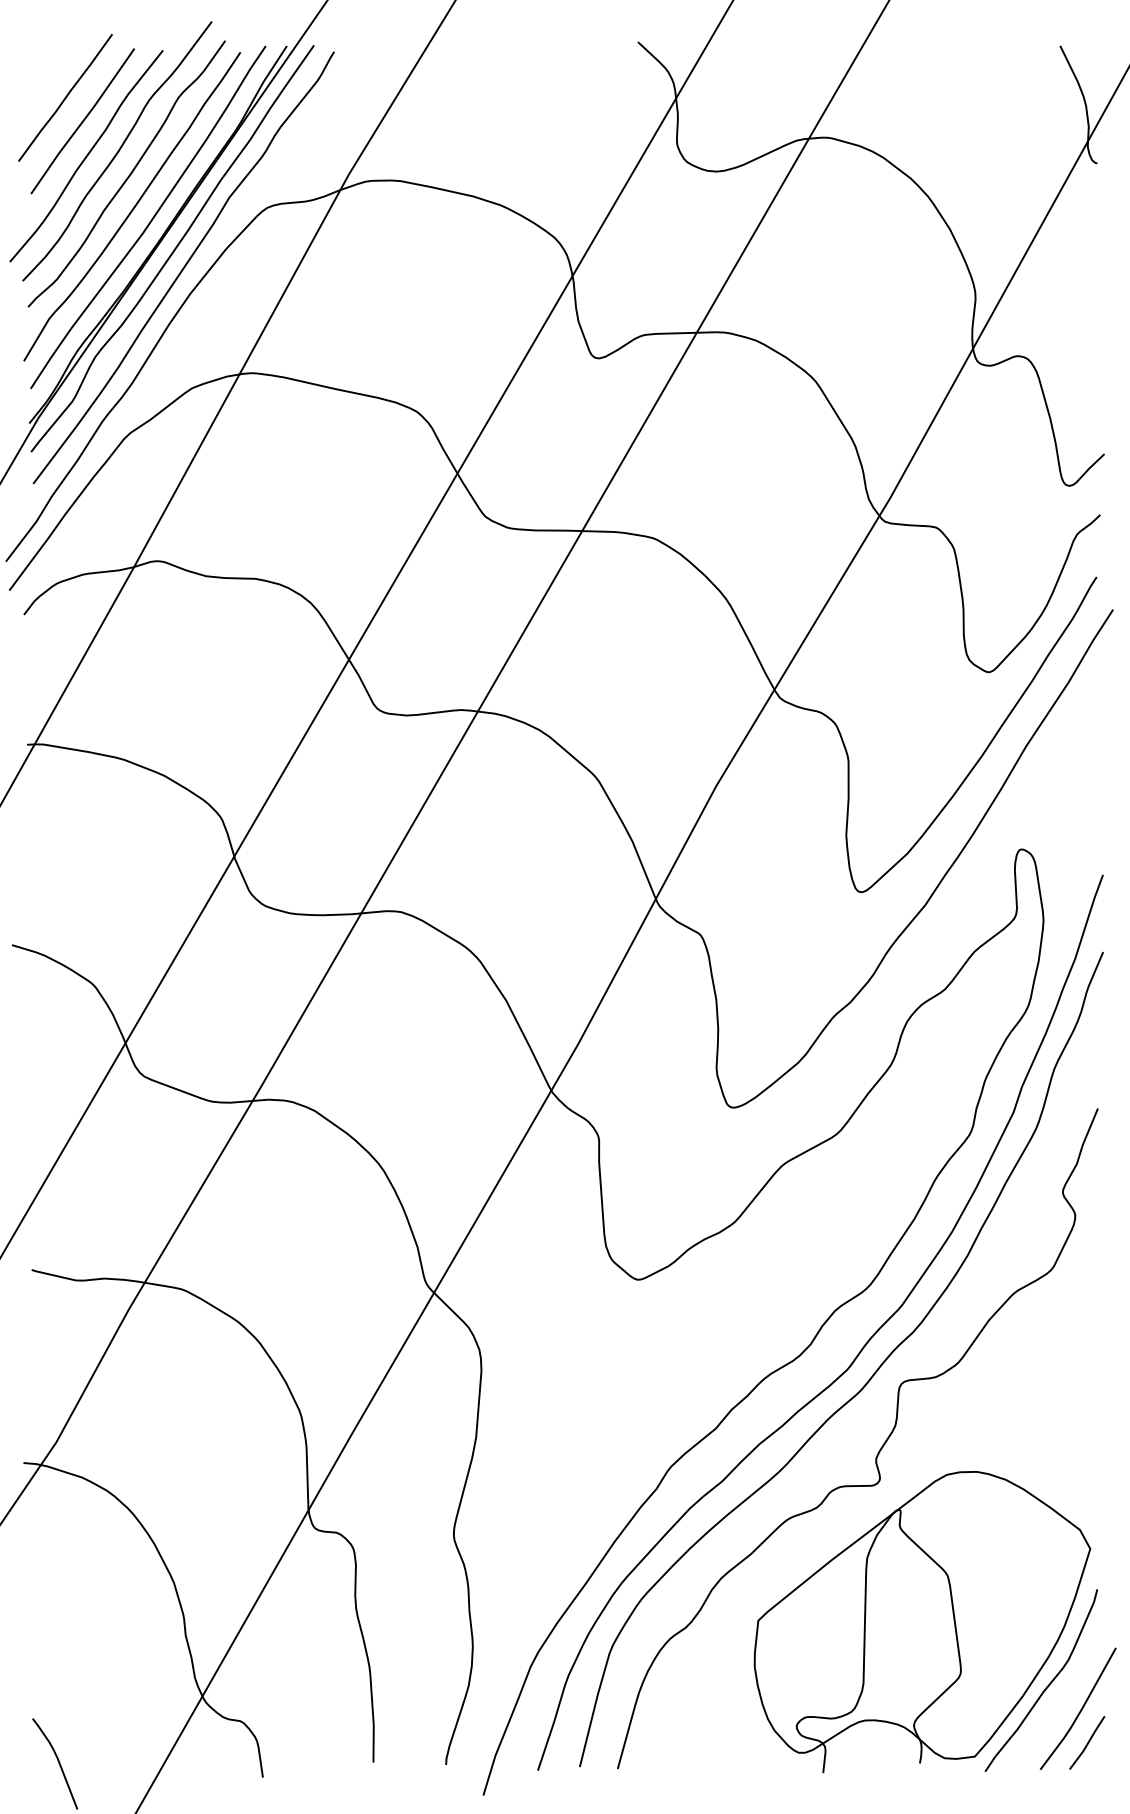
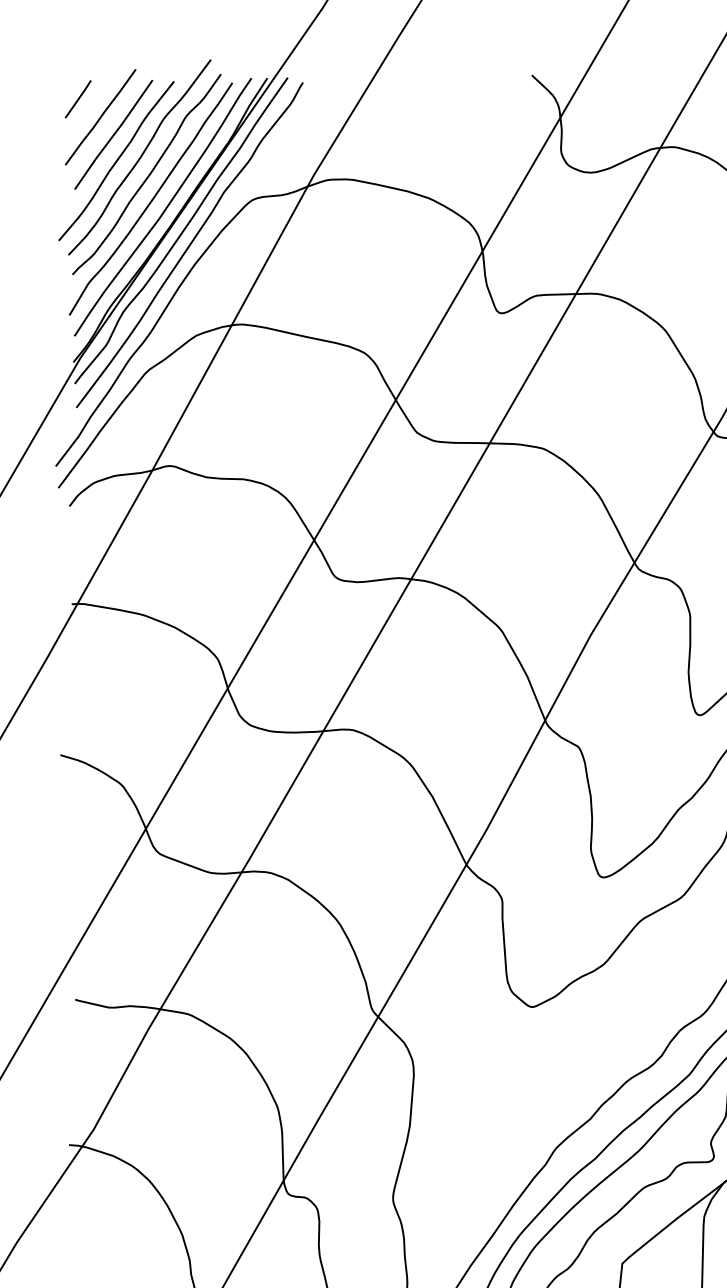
line: (35, 74) -> (78, 99), added

